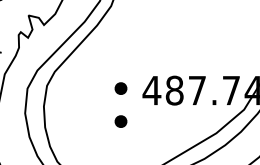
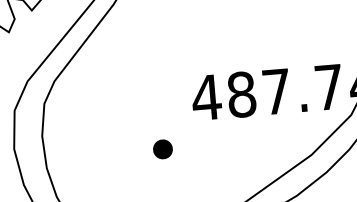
part: (120, 88) -> (157, 98), removed

